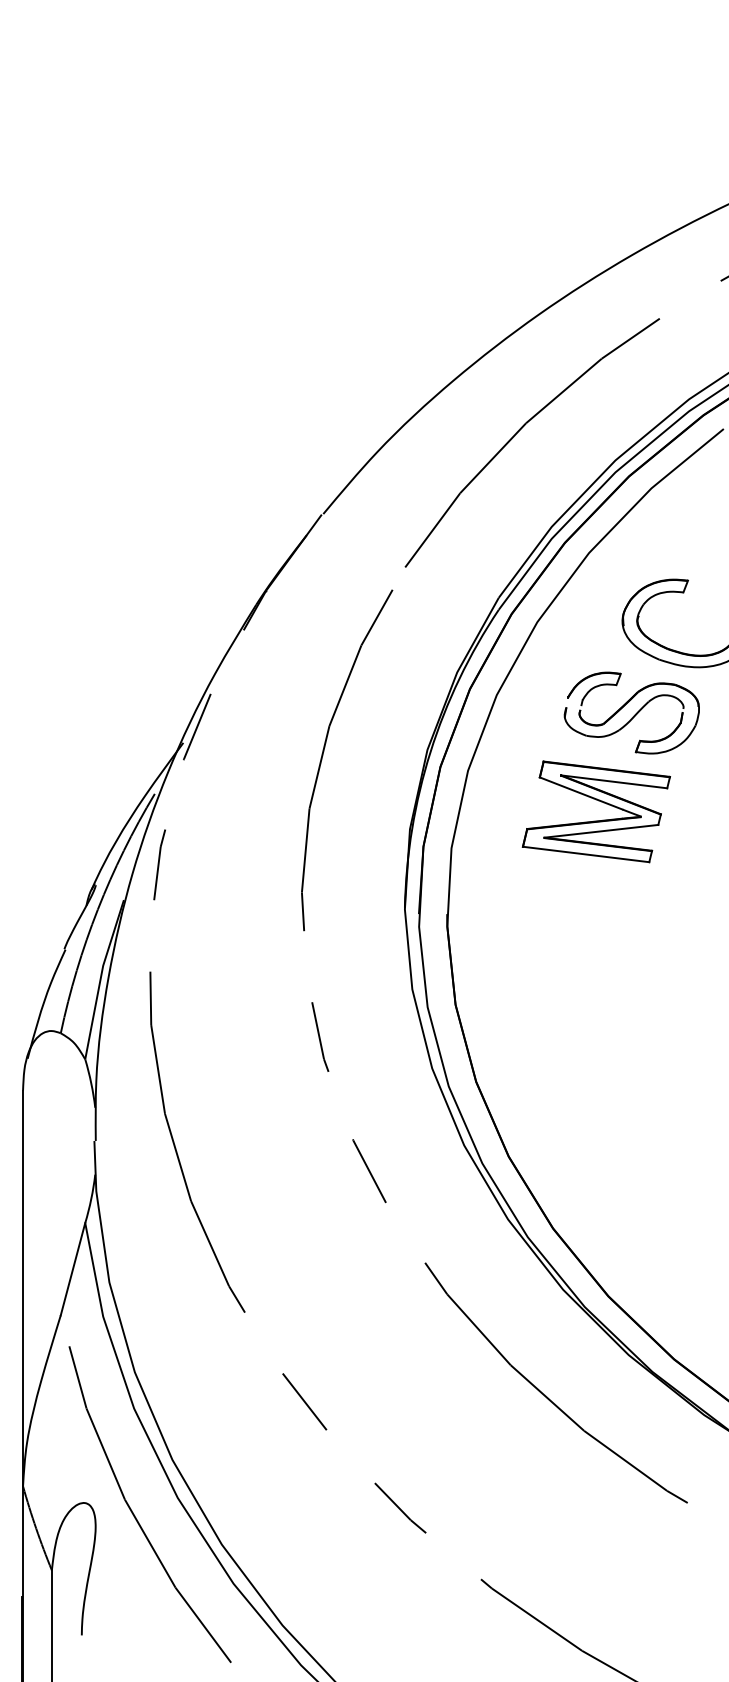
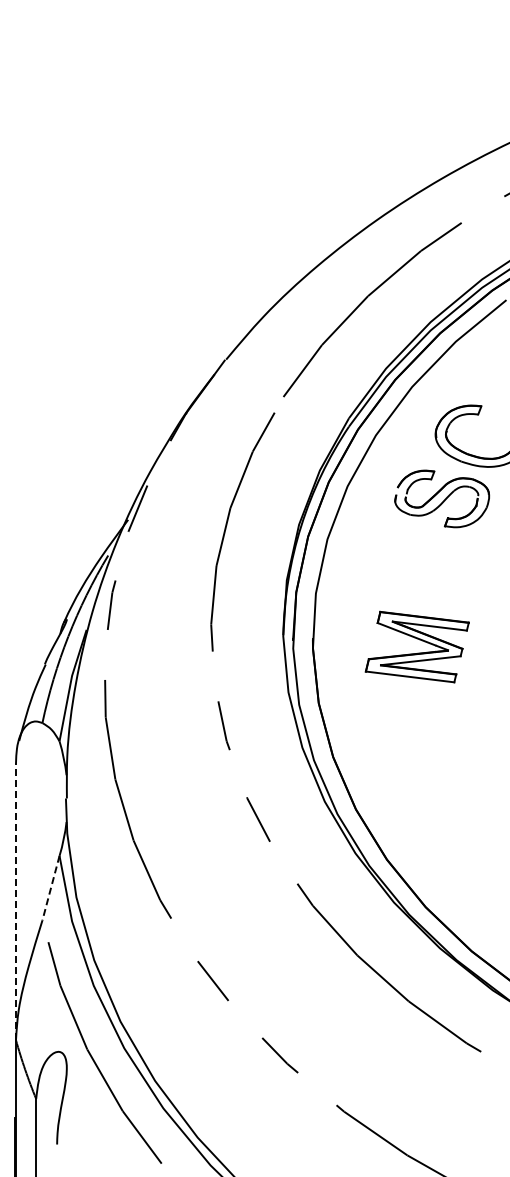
part: (596, 819) -> (417, 652), moved
line: (72, 1269) -> (50, 888), solid -> dashed
line: (23, 1288) -> (16, 901), solid -> dashed

